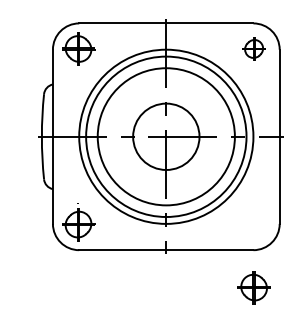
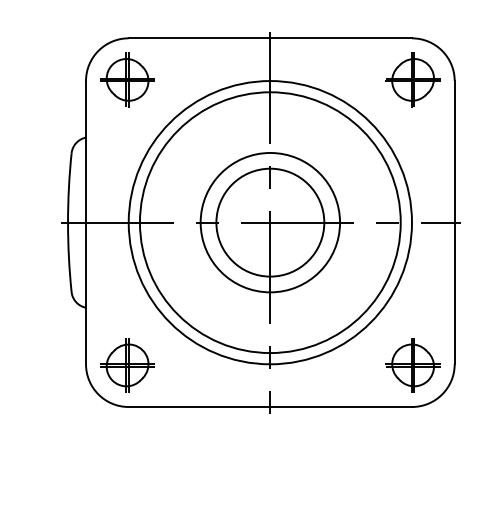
part: (253, 48) -> (412, 79), size x1.43
circle: (166, 136) -> (270, 222), size x0.62
part: (253, 287) -> (412, 365), moved

